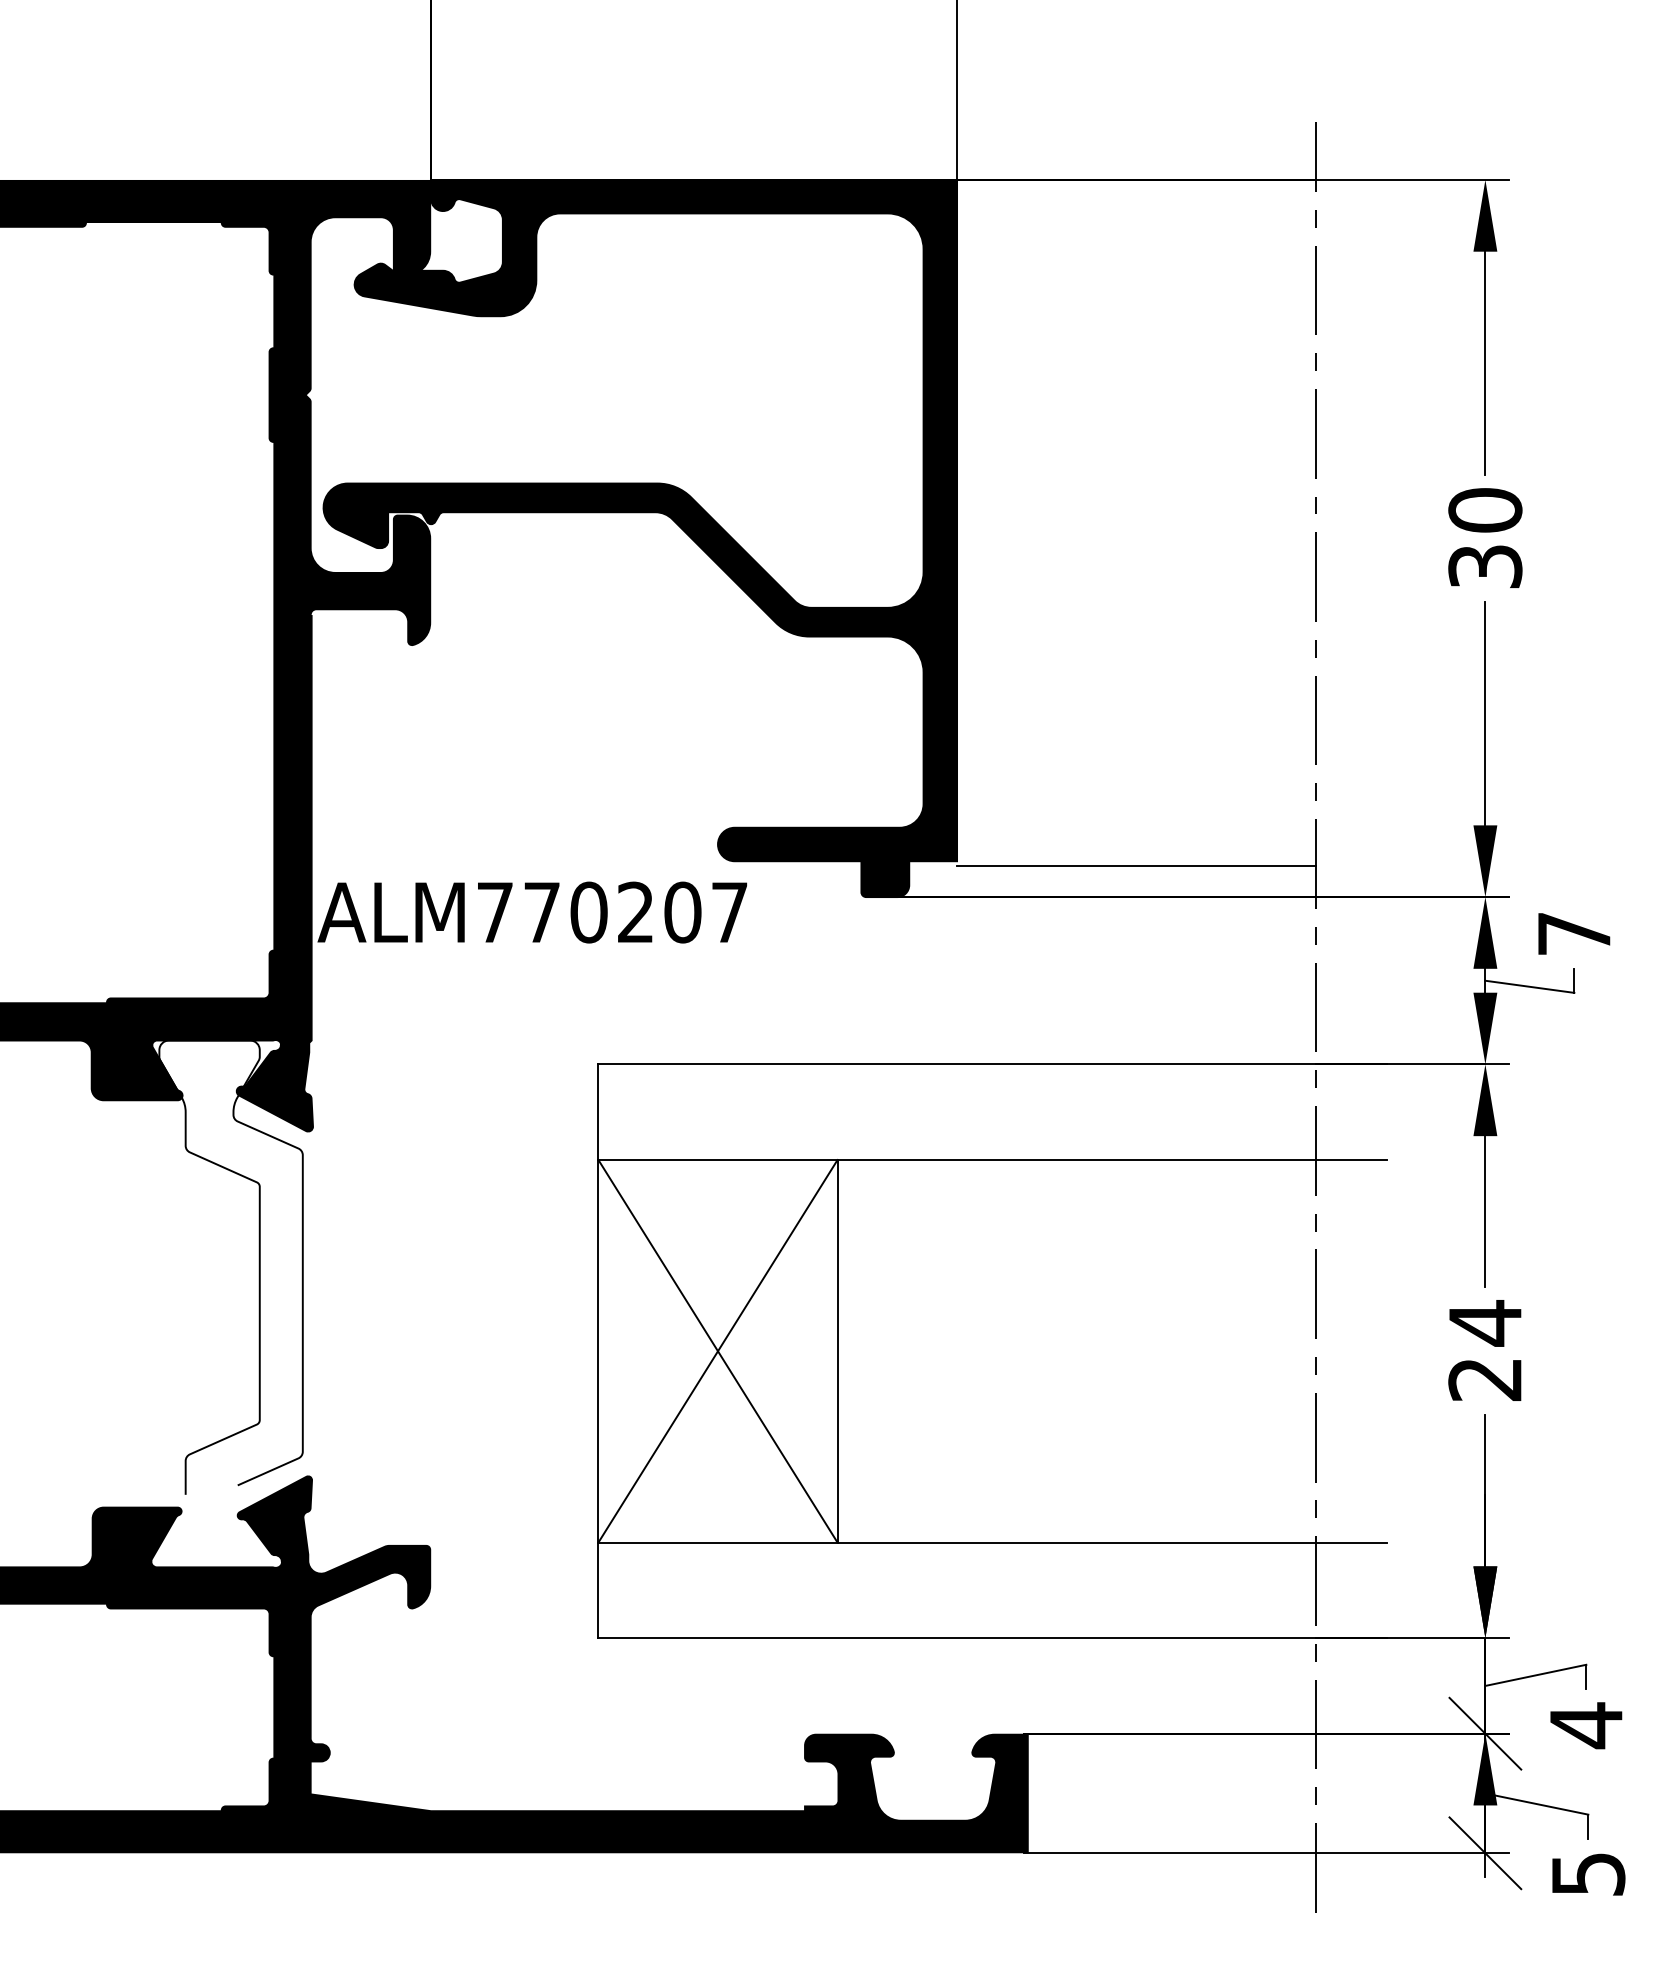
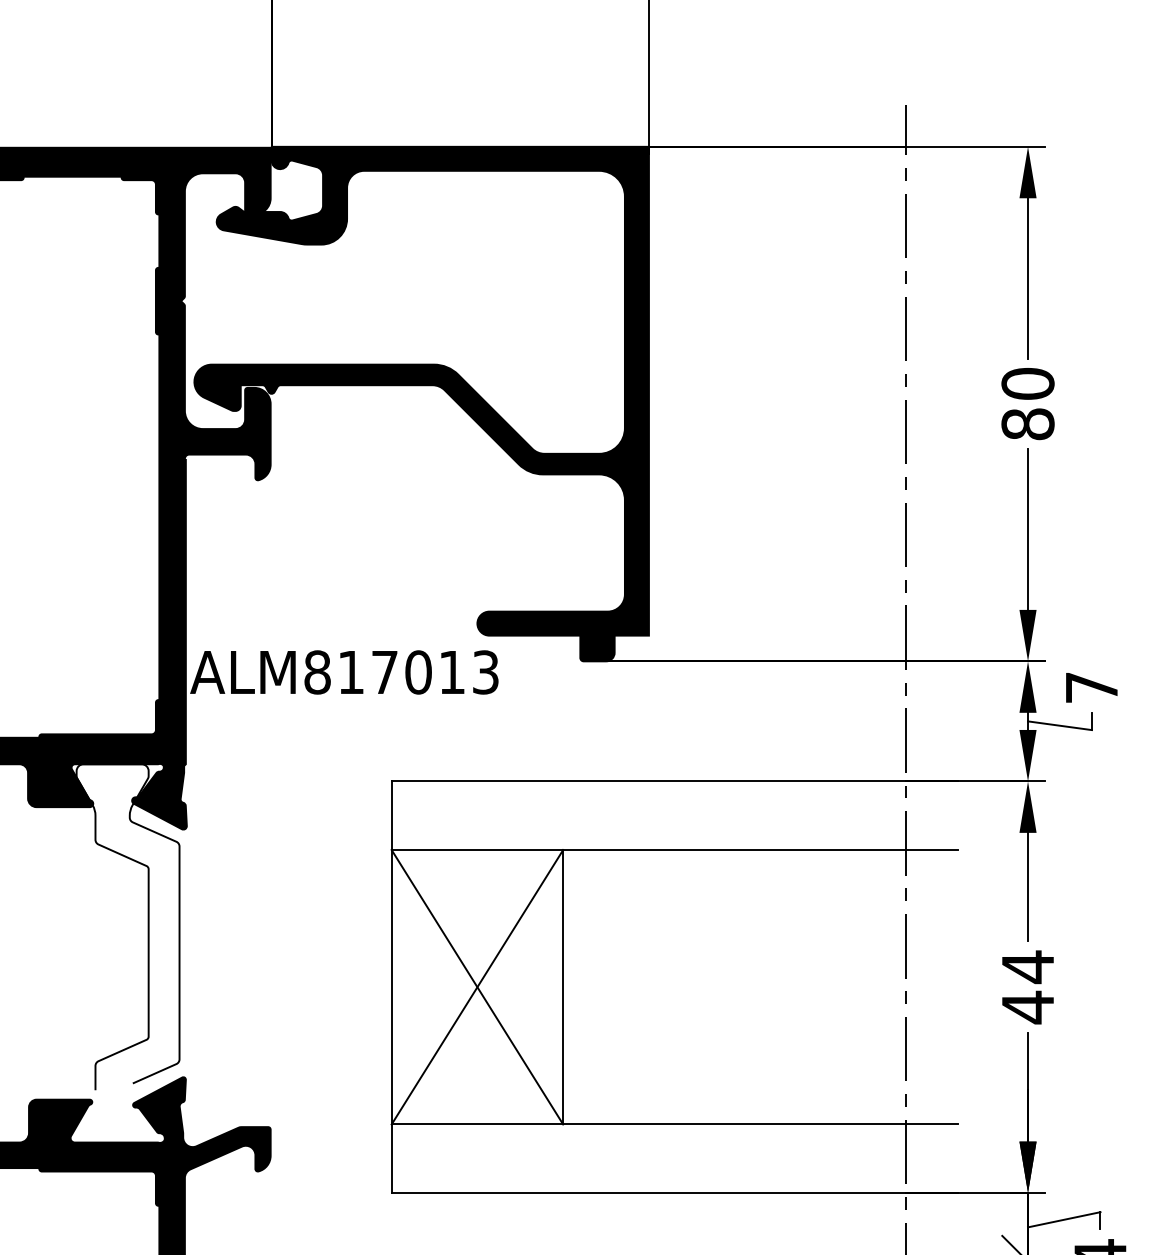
text: (1485, 566) -> (1028, 424), 30 -> 80
line: (1136, 866) -> (777, 639), removed
text: (612, 912) -> (401, 672), ALM770207 -> ALM817013
text: (1484, 1379) -> (1027, 1007), 24 -> 44

